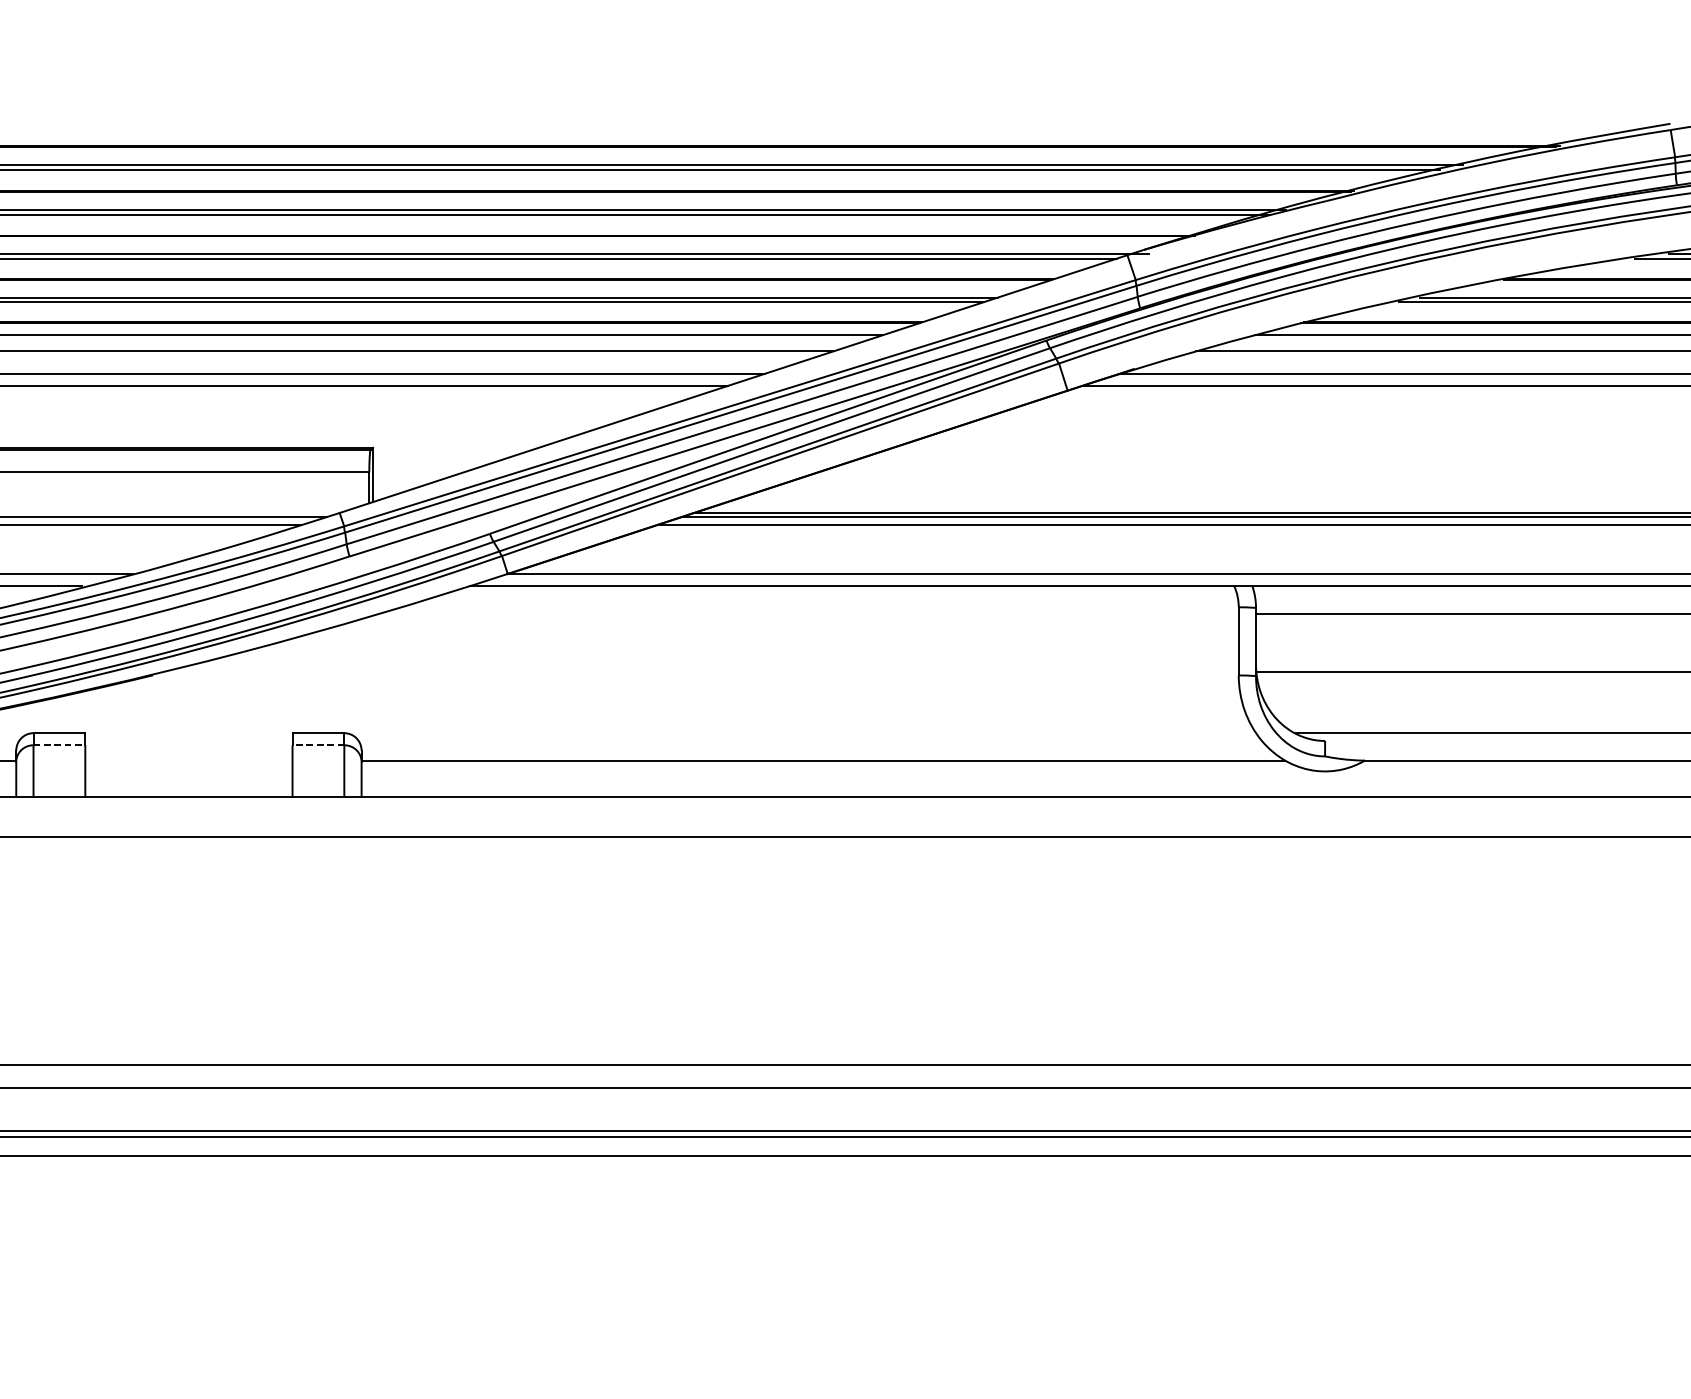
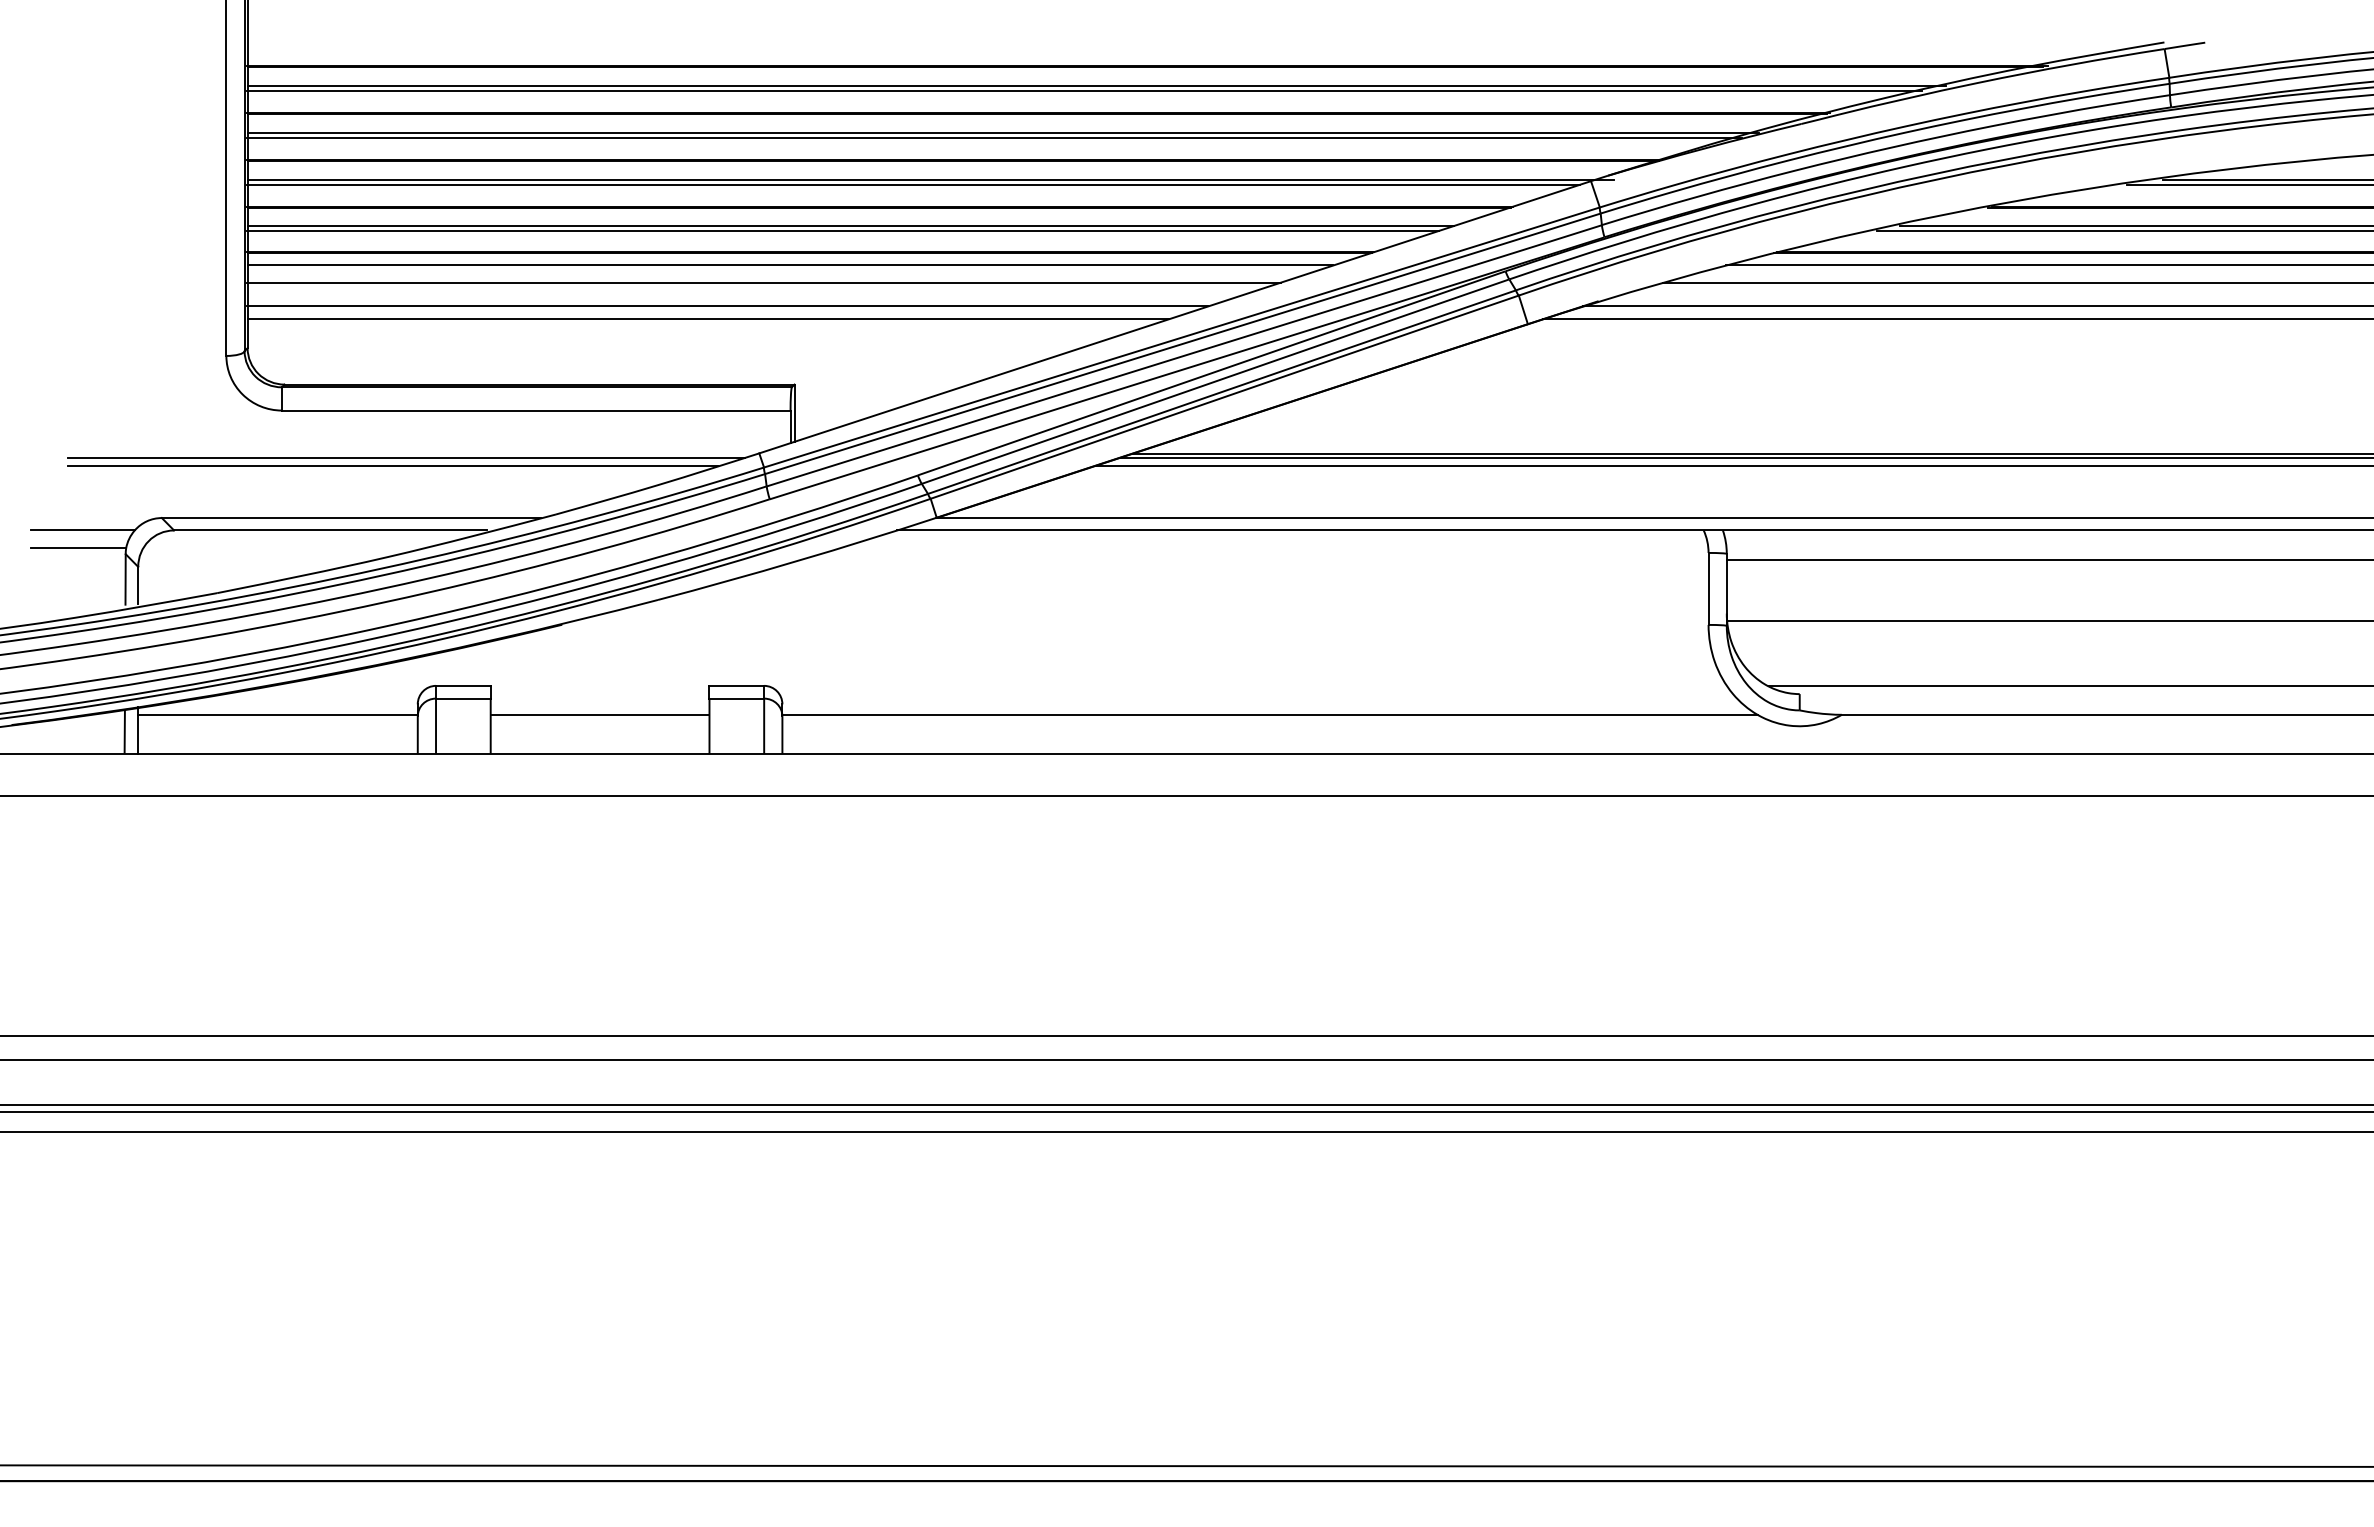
line: (59, 745) -> (463, 698), dashed -> solid
line: (318, 745) -> (736, 698), dashed -> solid
line: (188, 760) -> (599, 714), added

